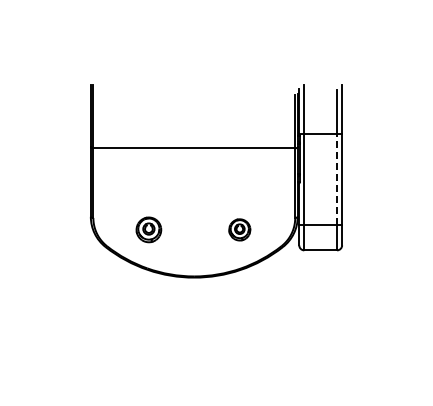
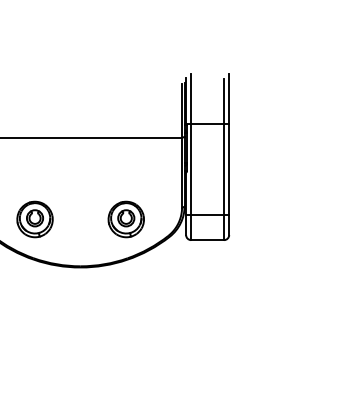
line: (337, 179) -> (224, 168), dashed -> solid
part: (148, 229) -> (34, 219), size x1.43
part: (239, 229) -> (126, 219), size x1.67

